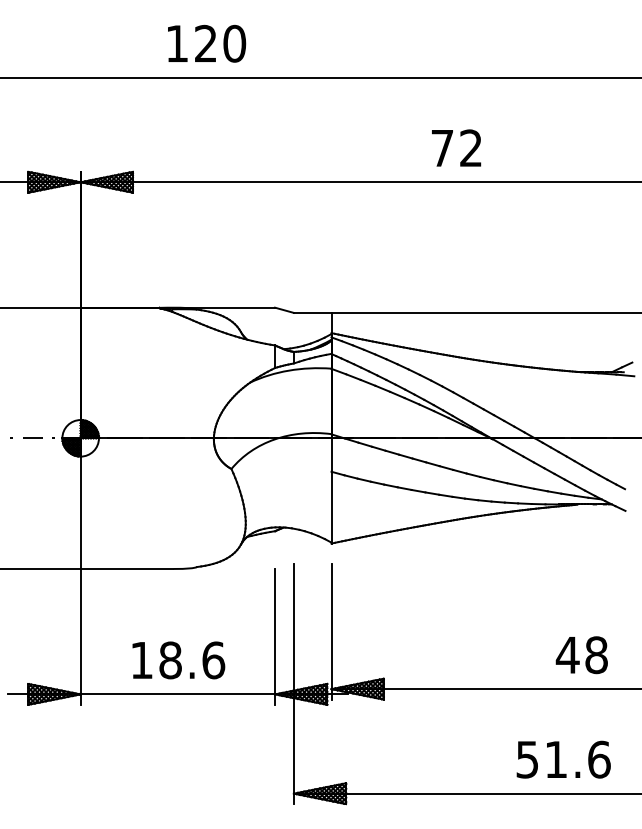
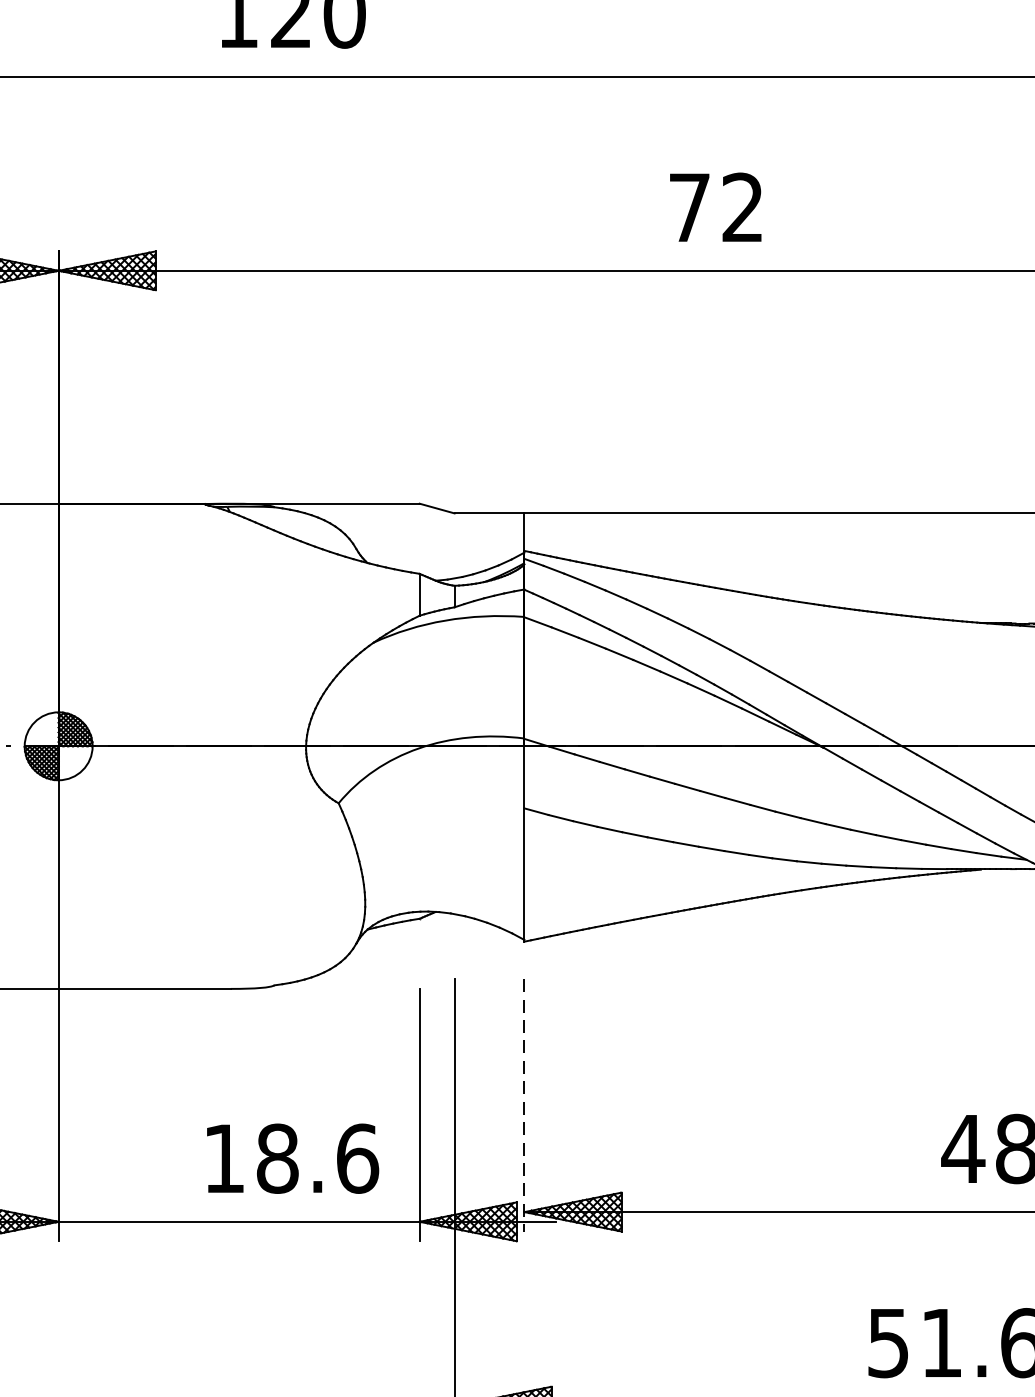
text: (456, 147) -> (715, 206), moved
line: (331, 631) -> (524, 1105), solid -> dashed
text: (178, 660) -> (292, 1158), moved

